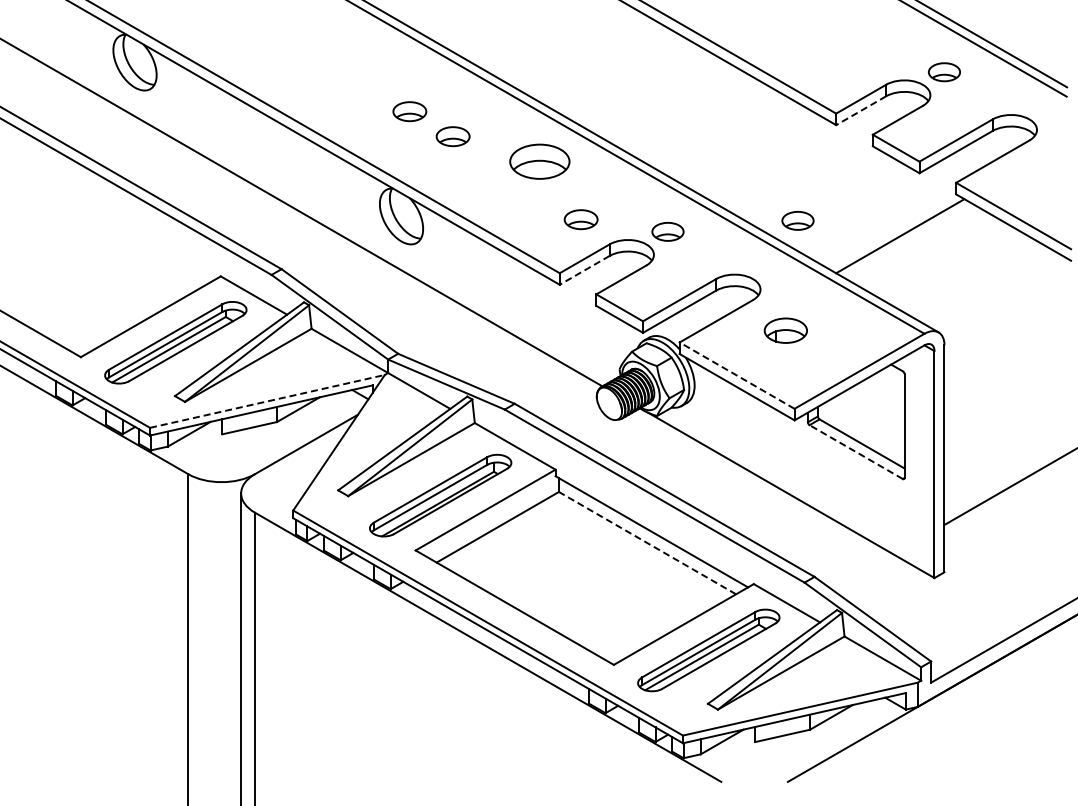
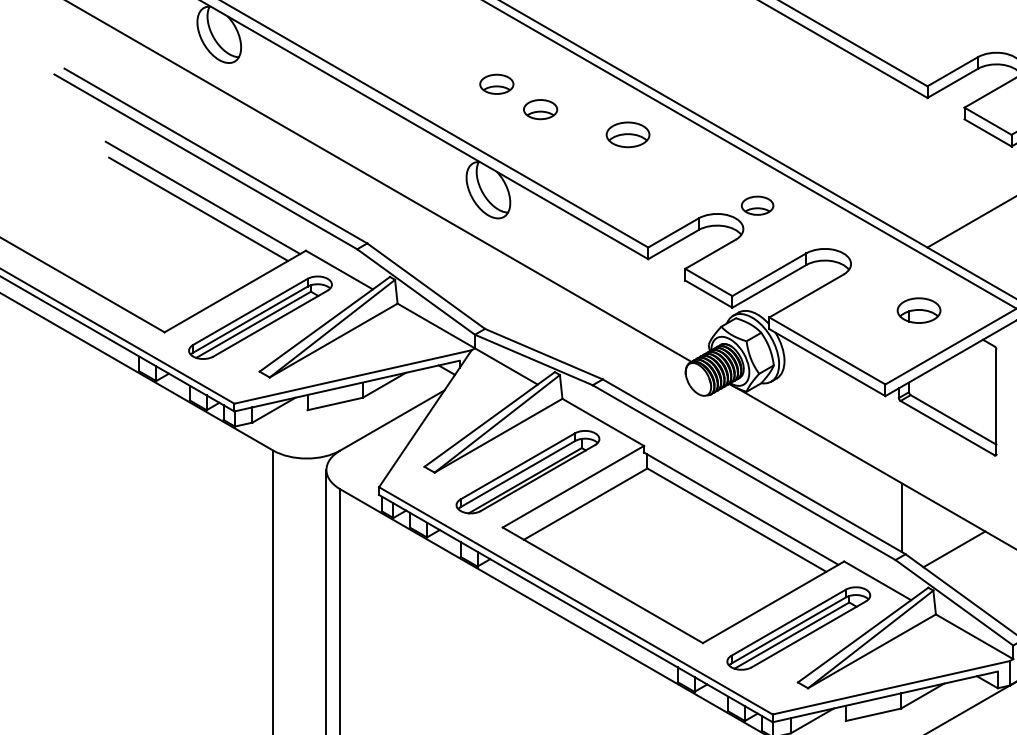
line: (861, 110) -> (953, 83), dashed -> solid
part: (539, 161) -> (627, 134), size x0.71
part: (580, 219) -> (669, 193), removed
part: (797, 220) -> (888, 194), removed
line: (118, 223) -> (202, 197), added
line: (114, 235) -> (198, 209), added
line: (584, 270) -> (673, 244), dashed -> solid
part: (785, 330) -> (918, 310), moved
line: (736, 375) -> (826, 350), dashed -> solid
line: (267, 401) -> (353, 377), dashed -> solid
line: (856, 452) -> (947, 428), dashed -> solid
line: (811, 540) -> (902, 517), added
line: (647, 542) -> (736, 519), dashed -> solid
line: (862, 571) -> (954, 548), added

